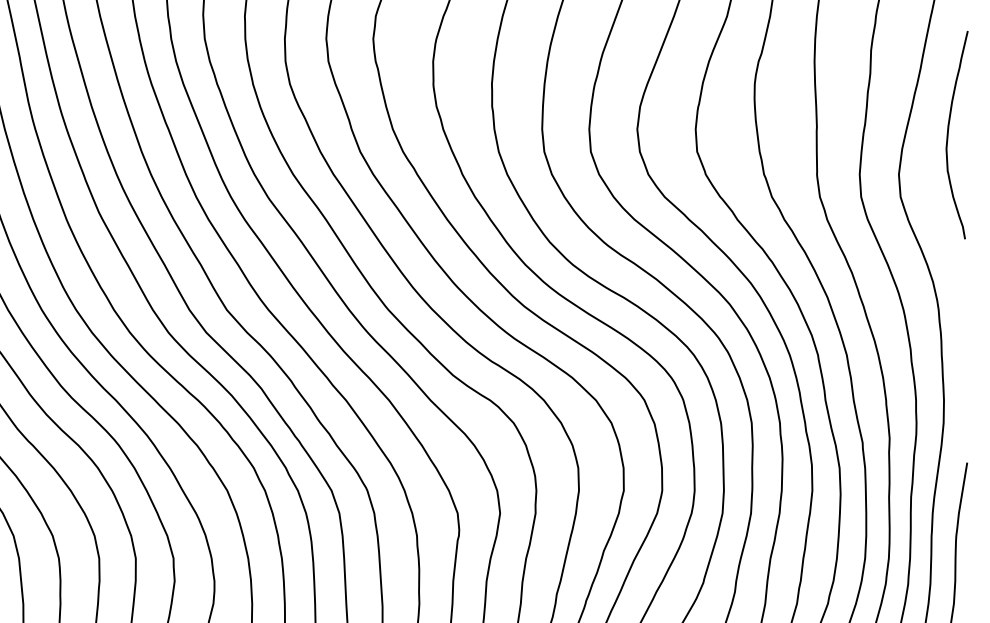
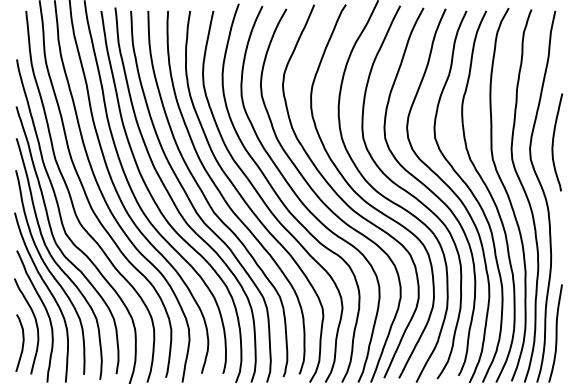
curve: (948, 135) -> (553, 142), moved

